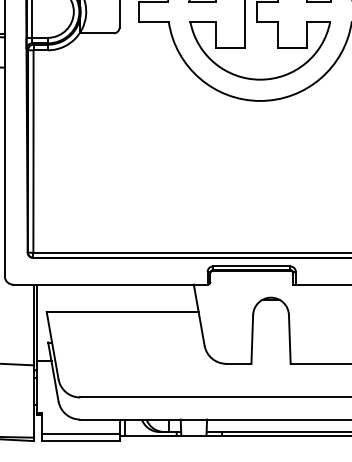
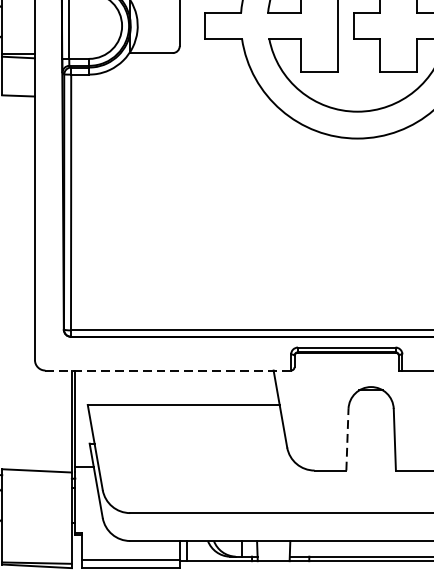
line: (110, 284) -> (168, 370), solid -> dashed
line: (252, 338) -> (347, 438), solid -> dashed

